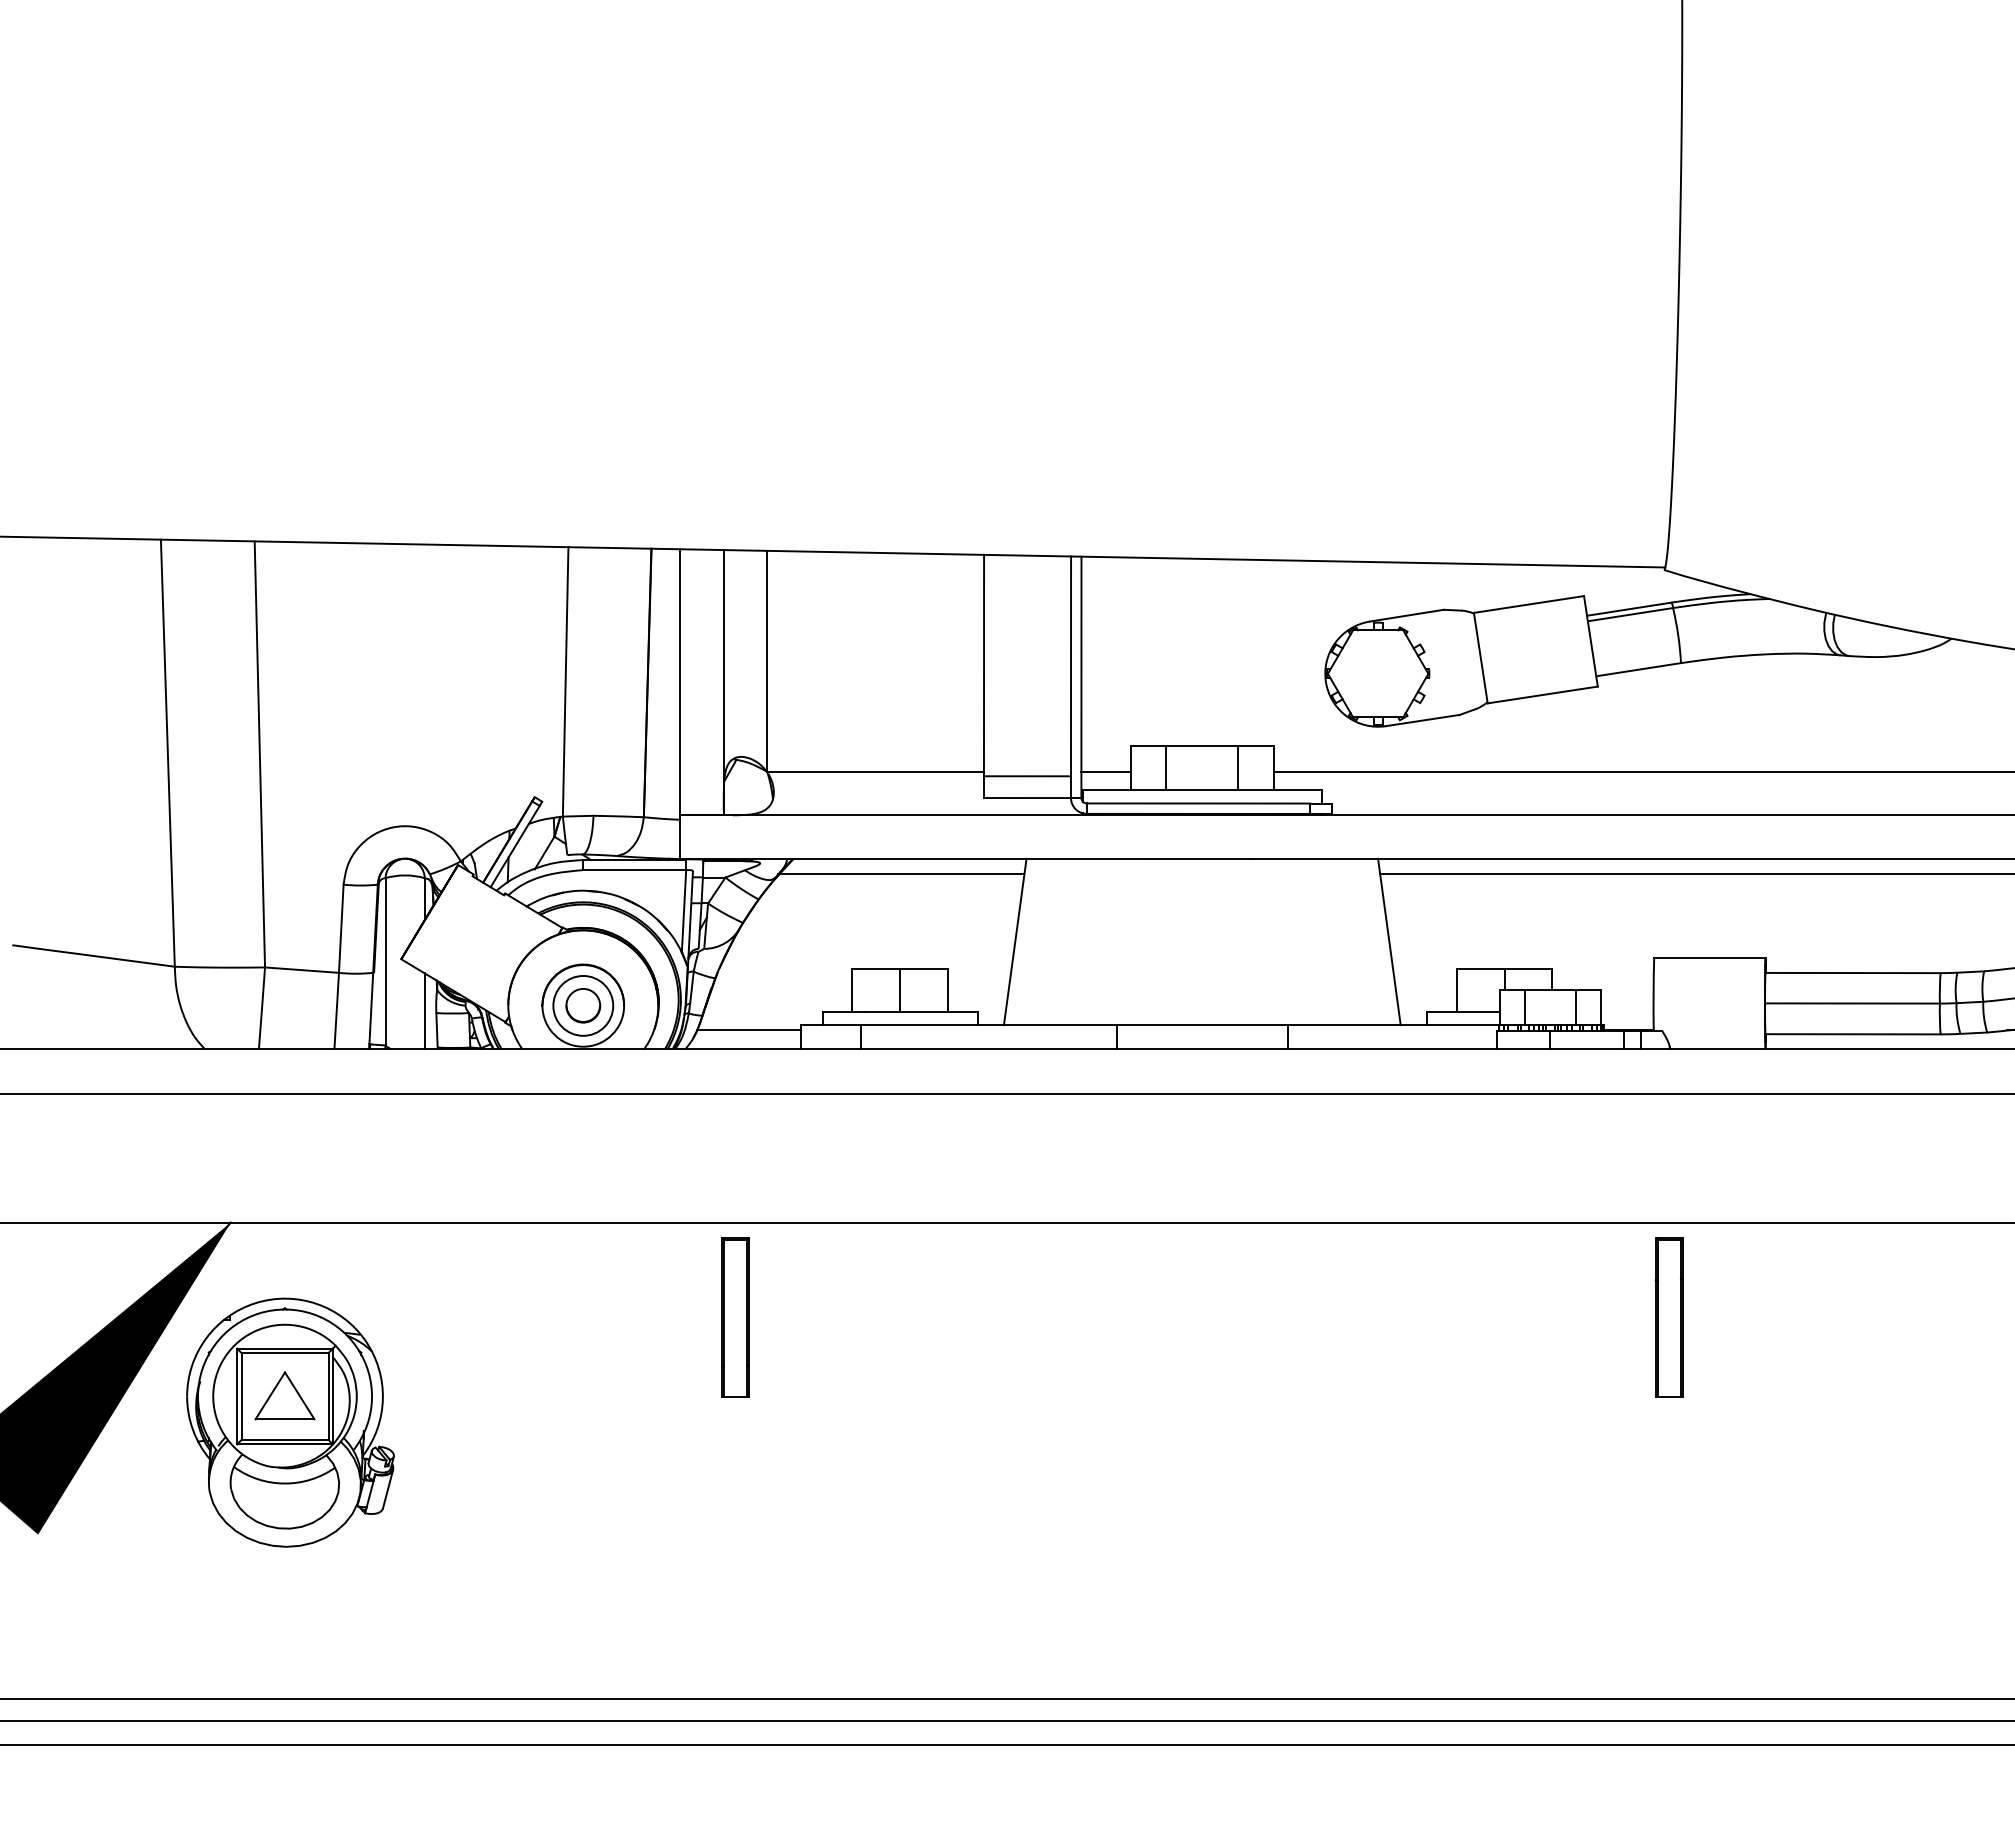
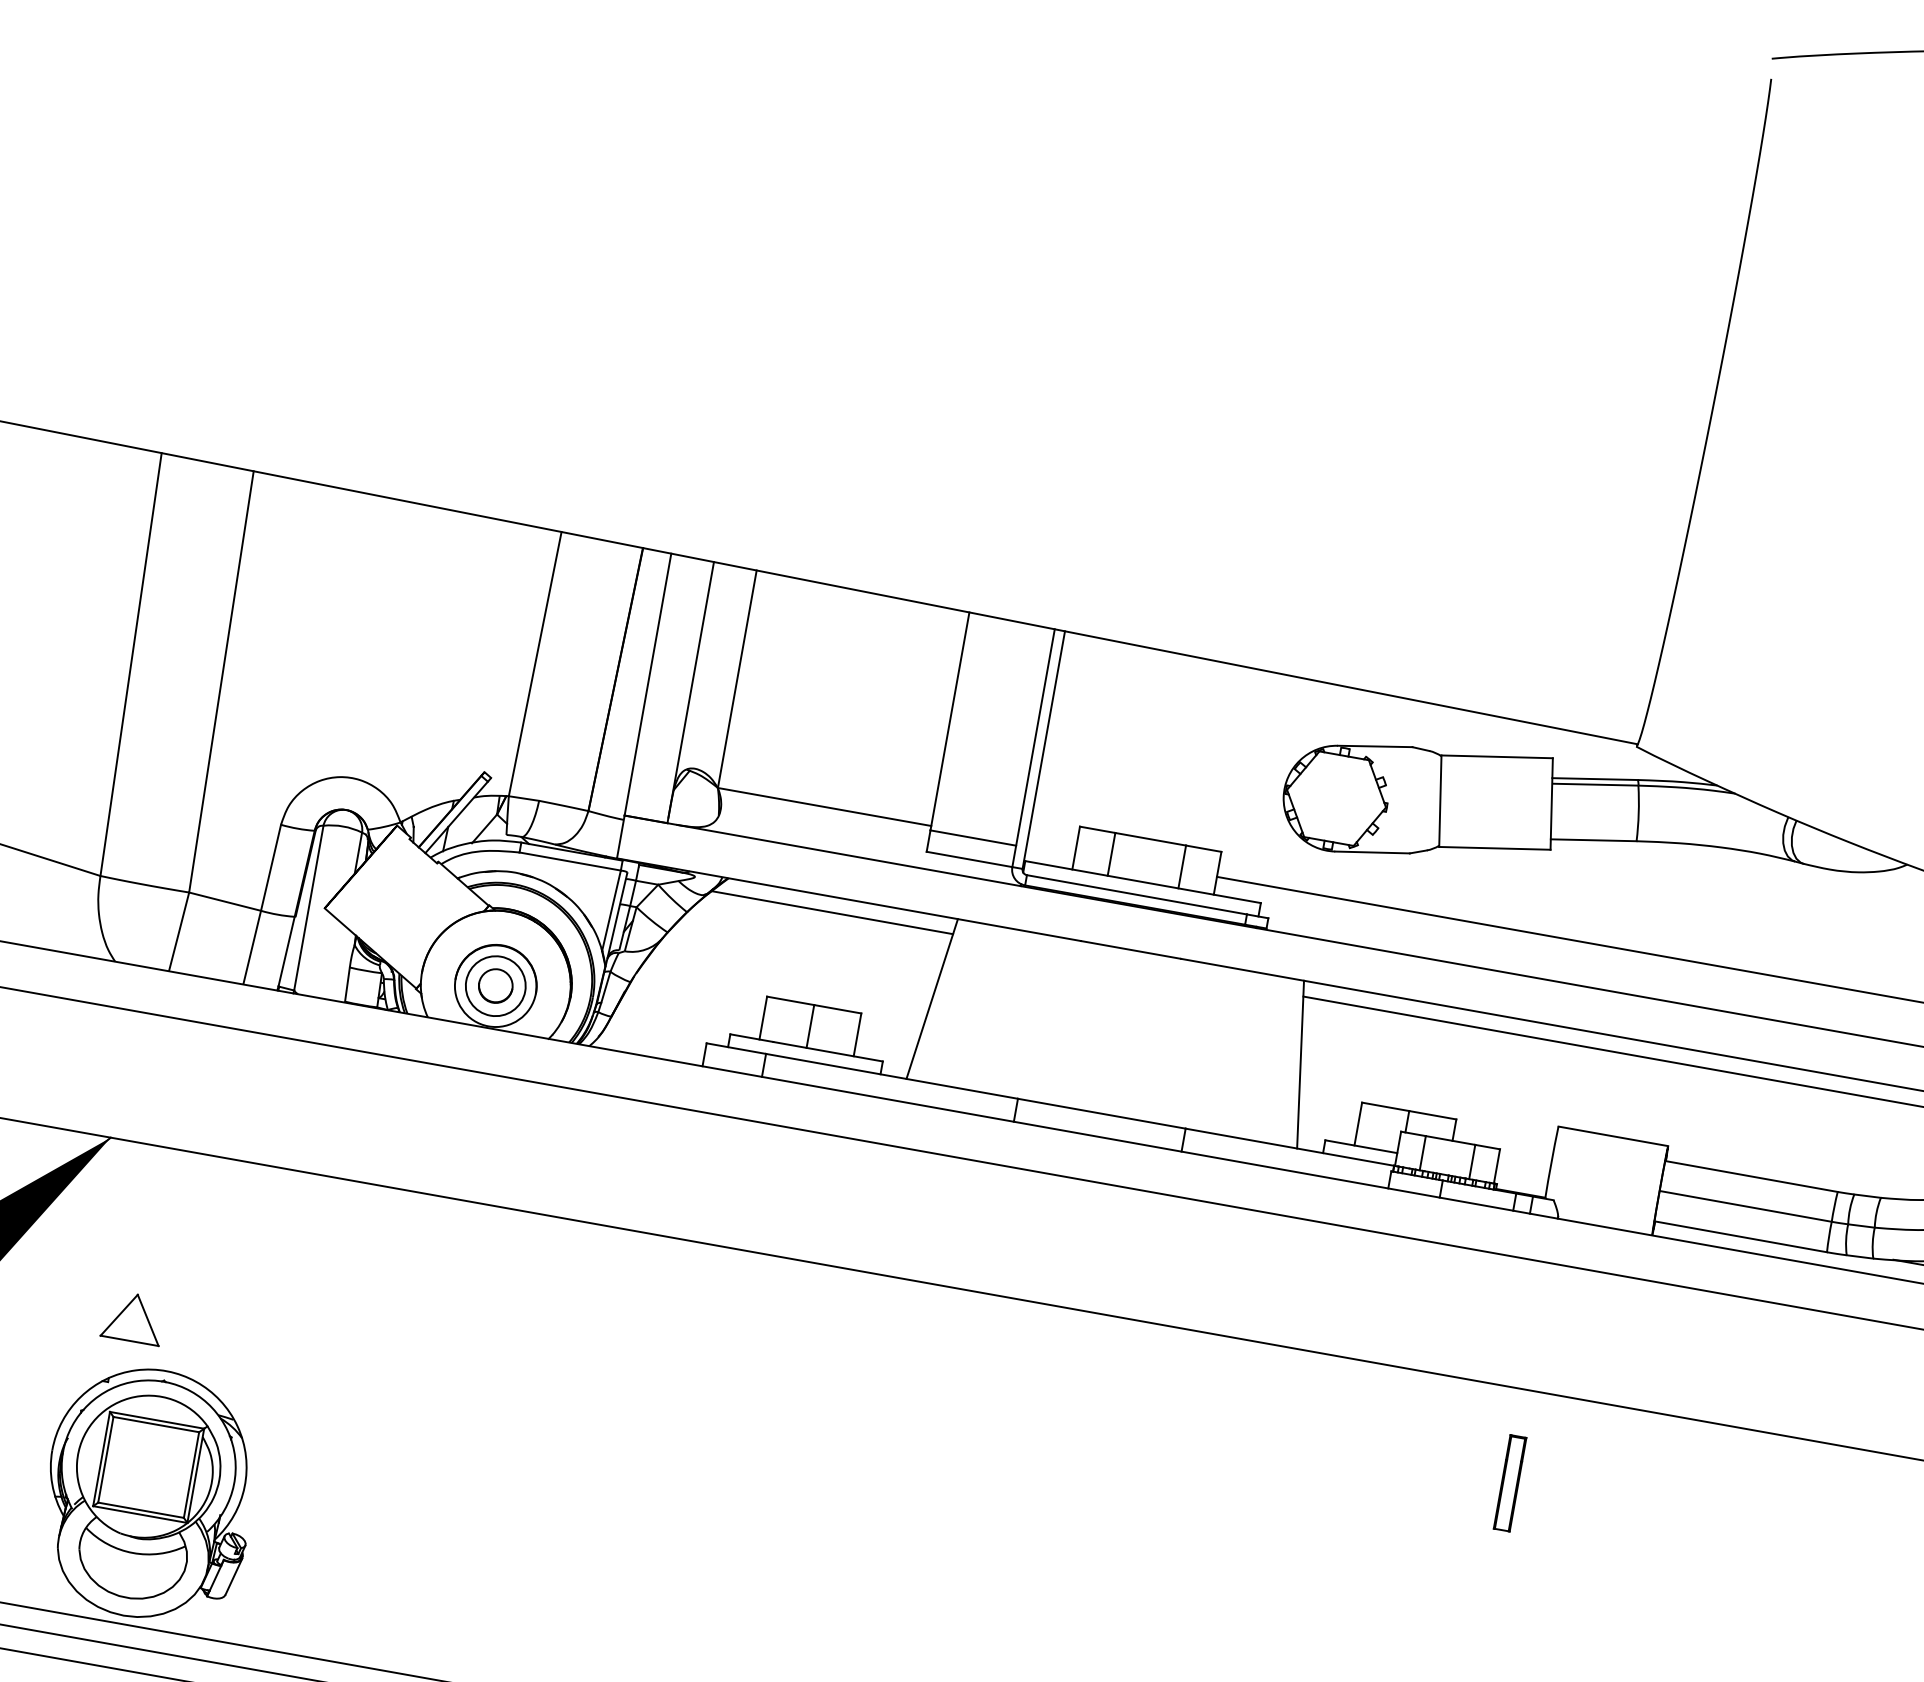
line: (1105, 771) -> (1050, 847), removed
line: (424, 1010) -> (338, 962), removed
line: (748, 1030) -> (654, 1039), removed
part: (735, 1317) -> (590, 1319), removed
part: (1668, 1317) -> (1509, 1483), size x0.6
part: (290, 1422) -> (149, 1493), moved

